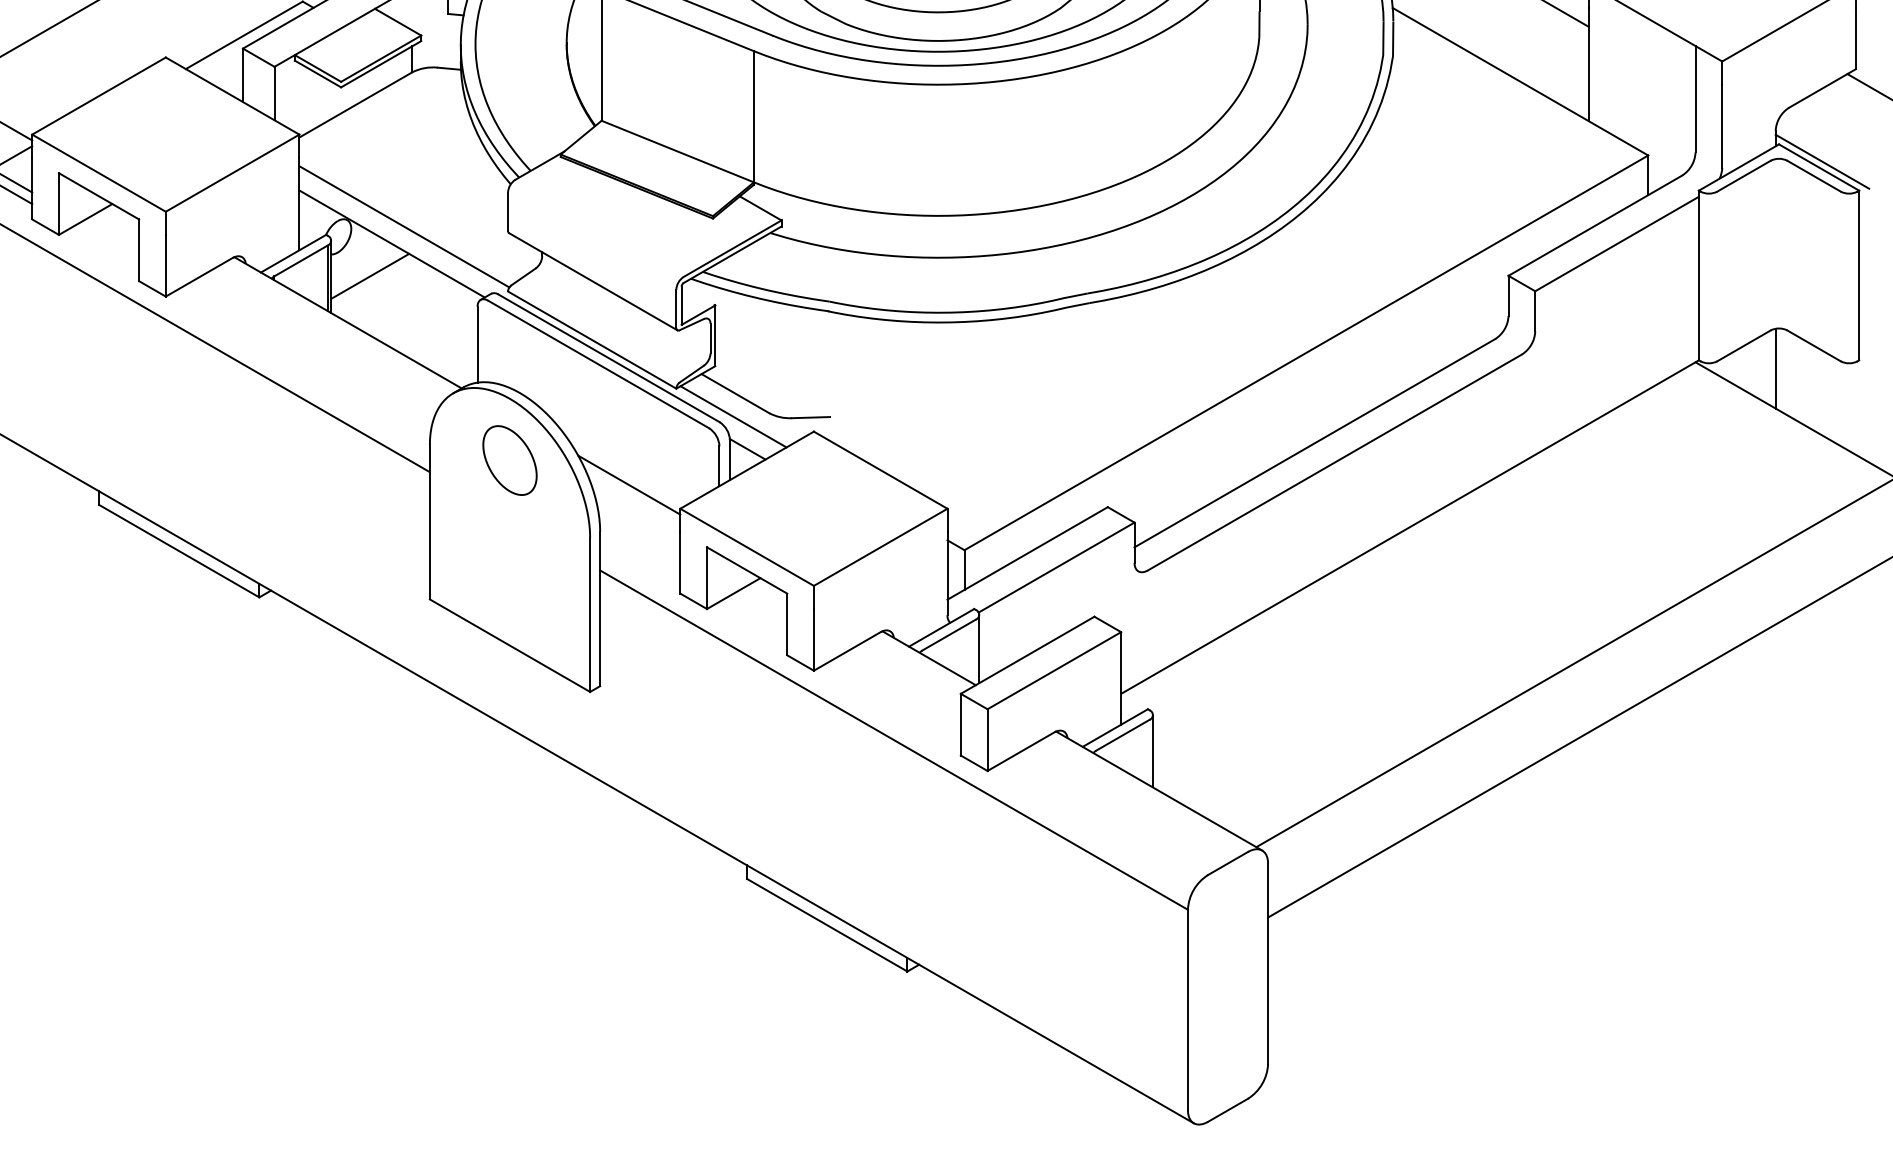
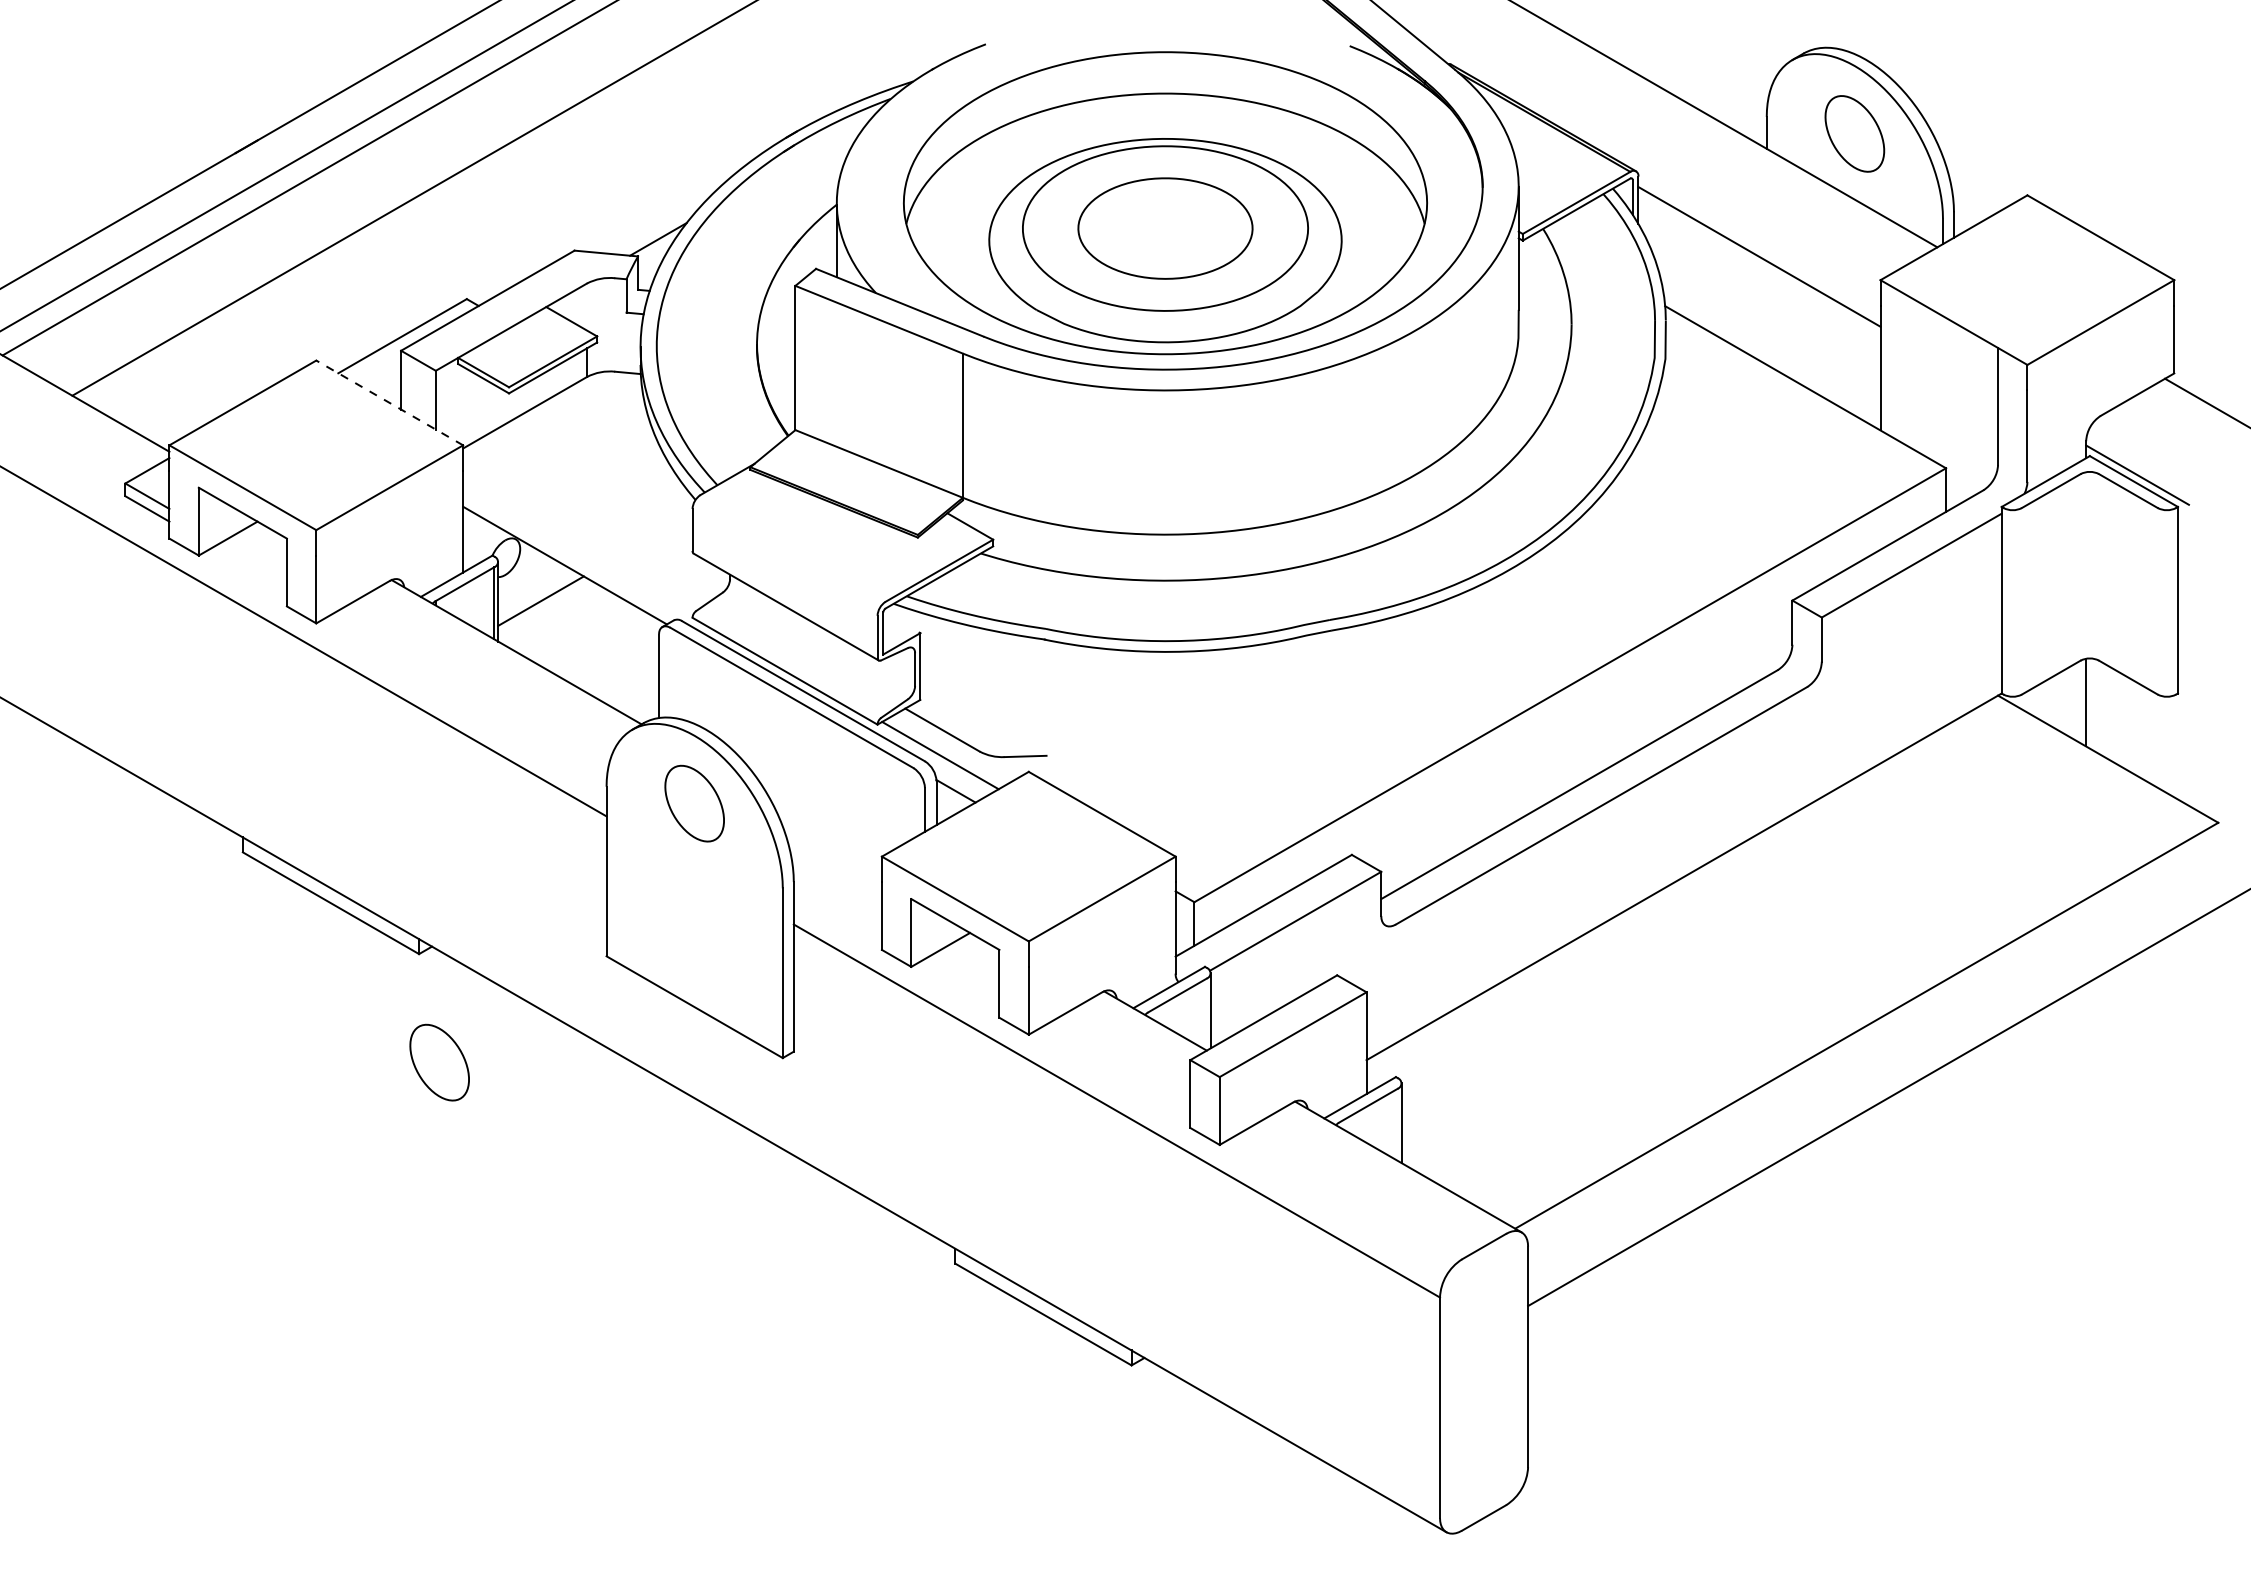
line: (232, 95) -> (389, 402), solid -> dashed
line: (404, 226) -> (578, 546), removed
line: (628, 484) -> (825, 830), removed
part: (277, 696) -> (439, 1062), added

